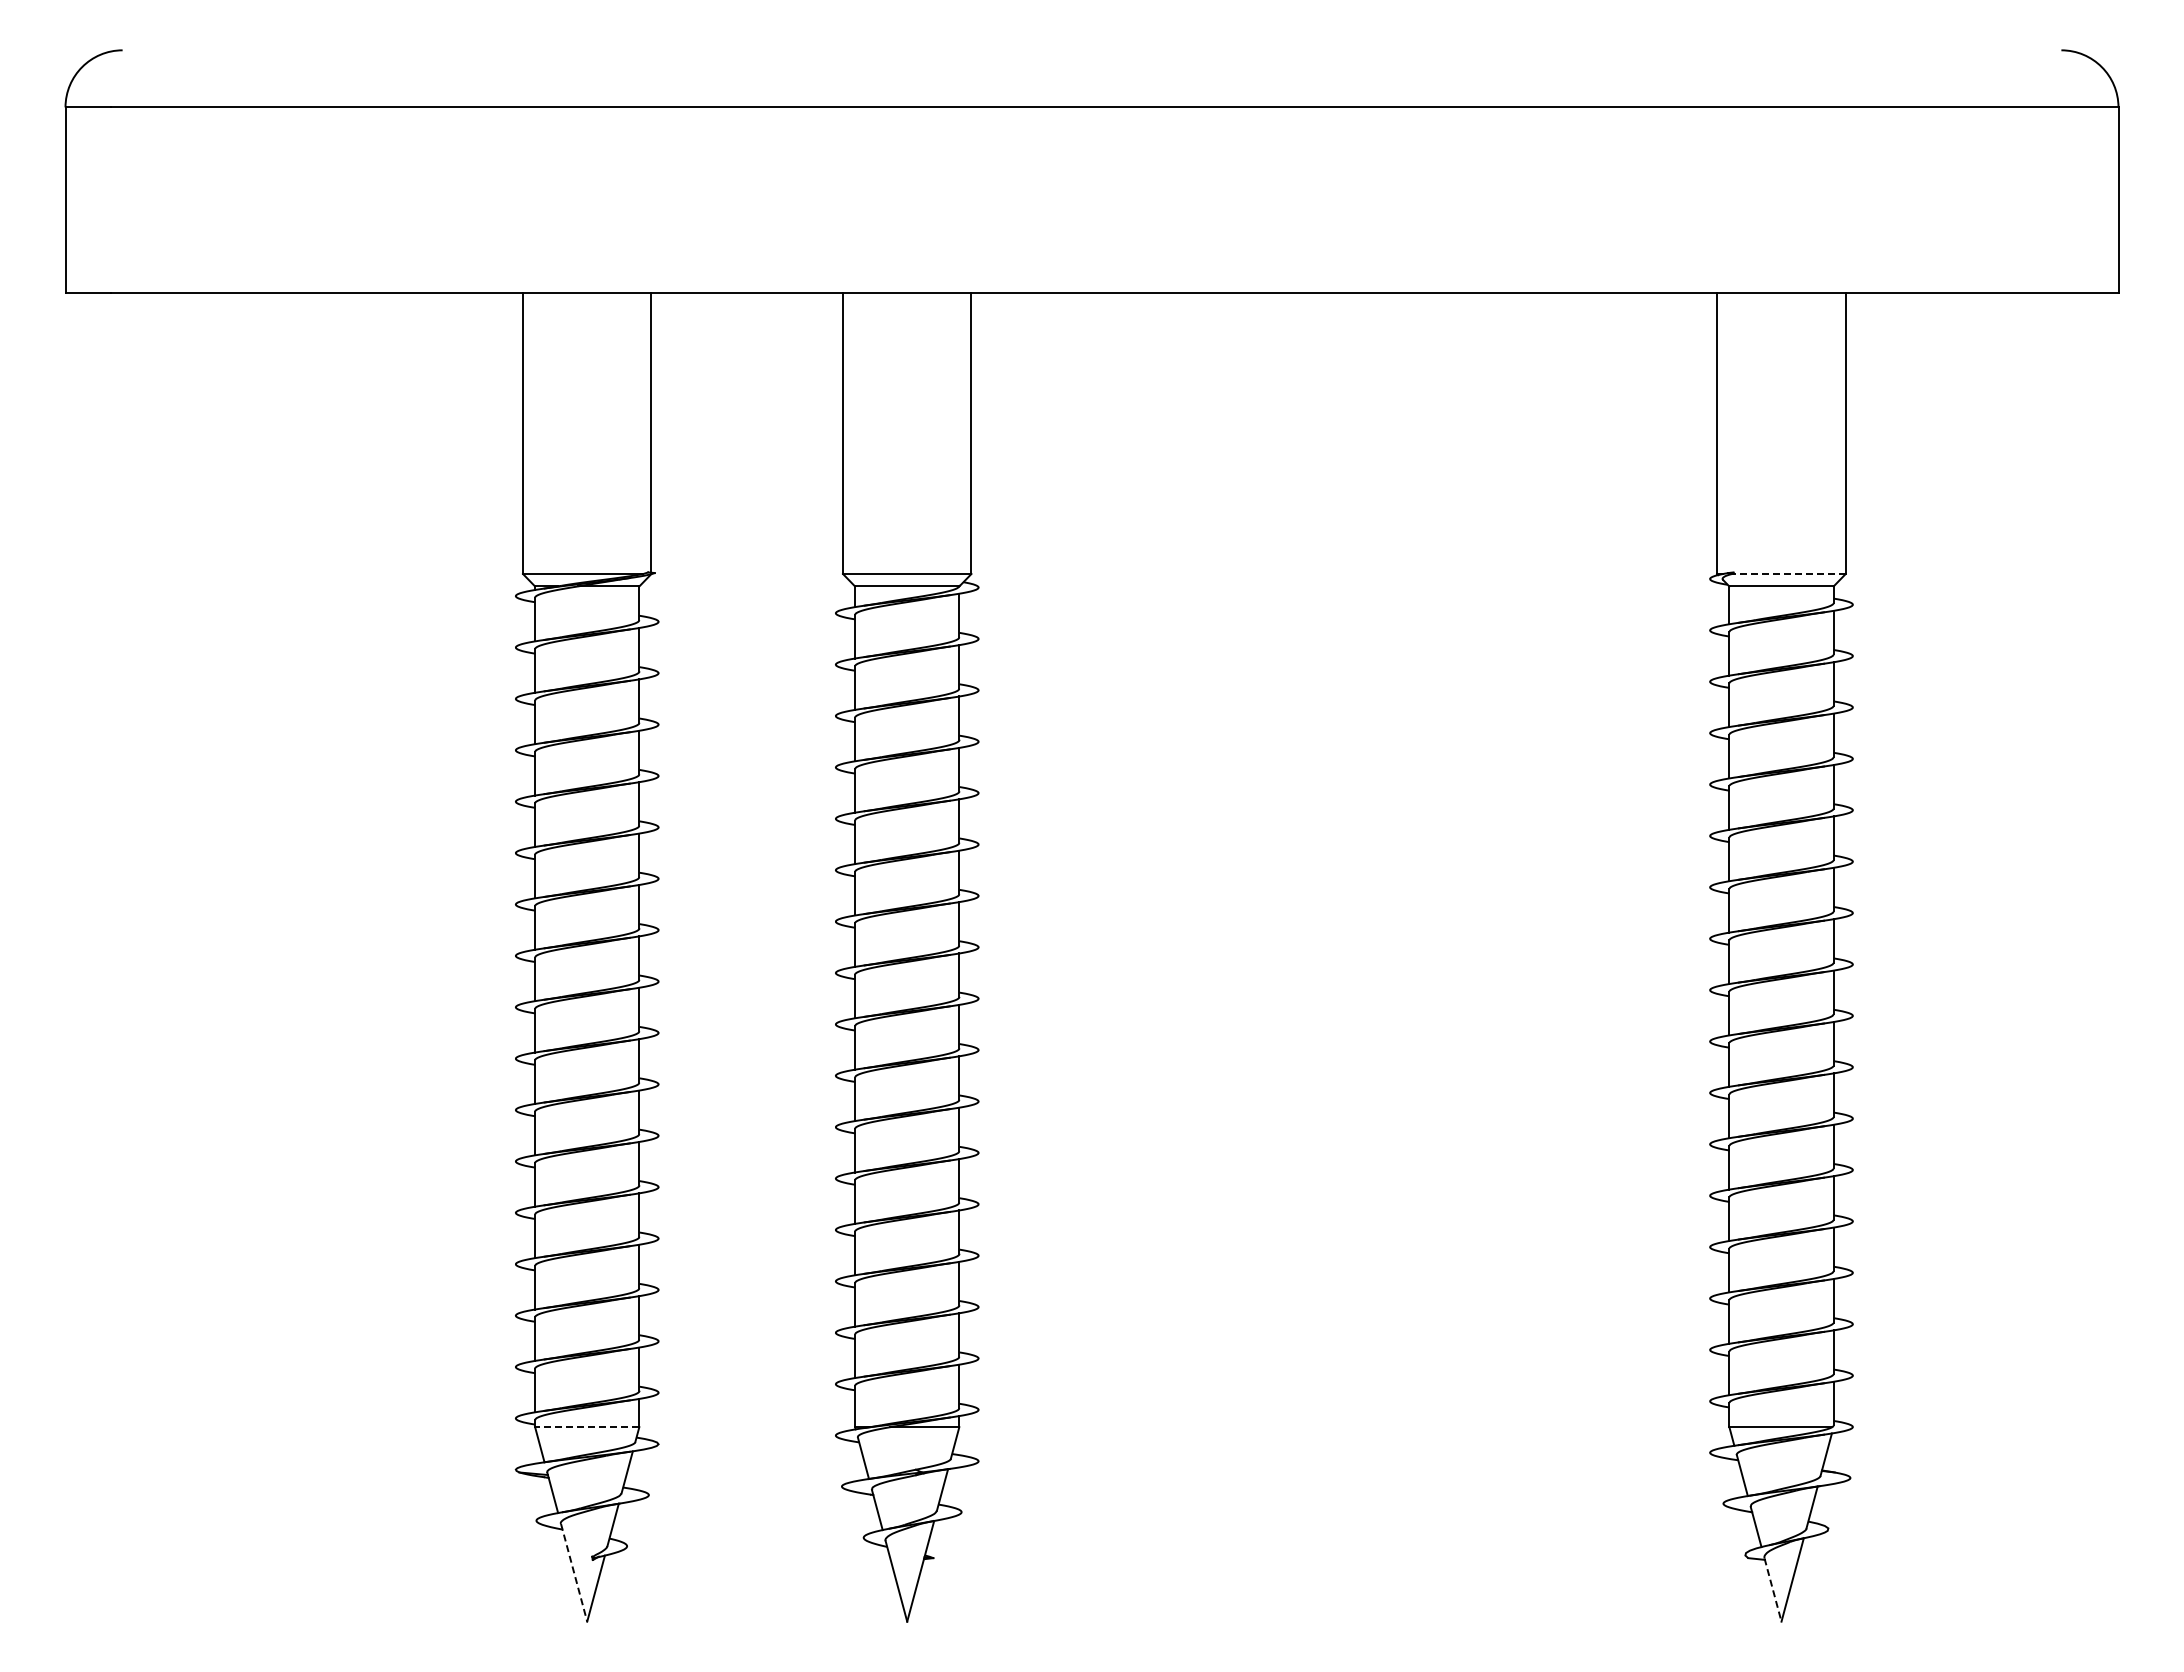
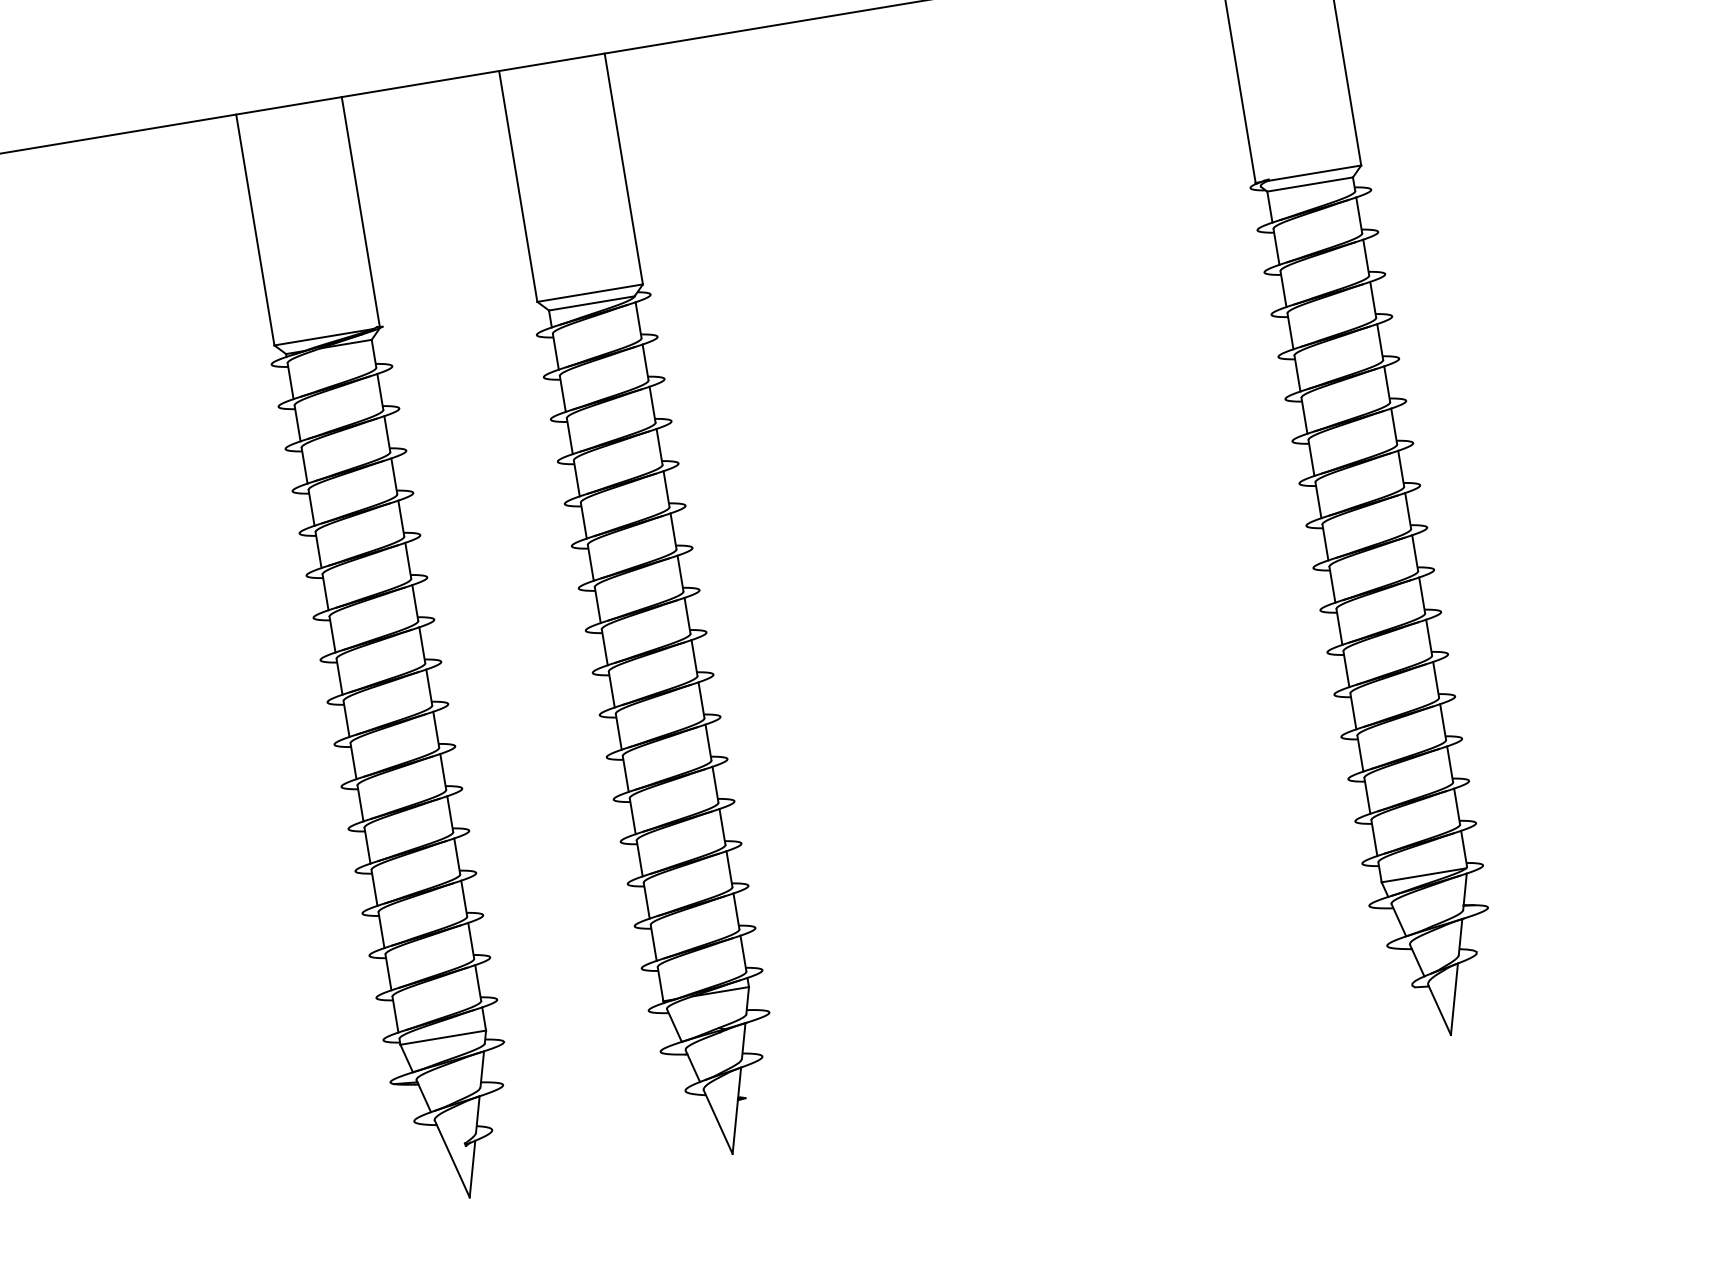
line: (1788, 573) -> (1314, 172), dashed -> solid
line: (586, 1427) -> (442, 1038), dashed -> solid
line: (574, 1572) -> (452, 1158), dashed -> solid
line: (1773, 1590) -> (1440, 1010), dashed -> solid

